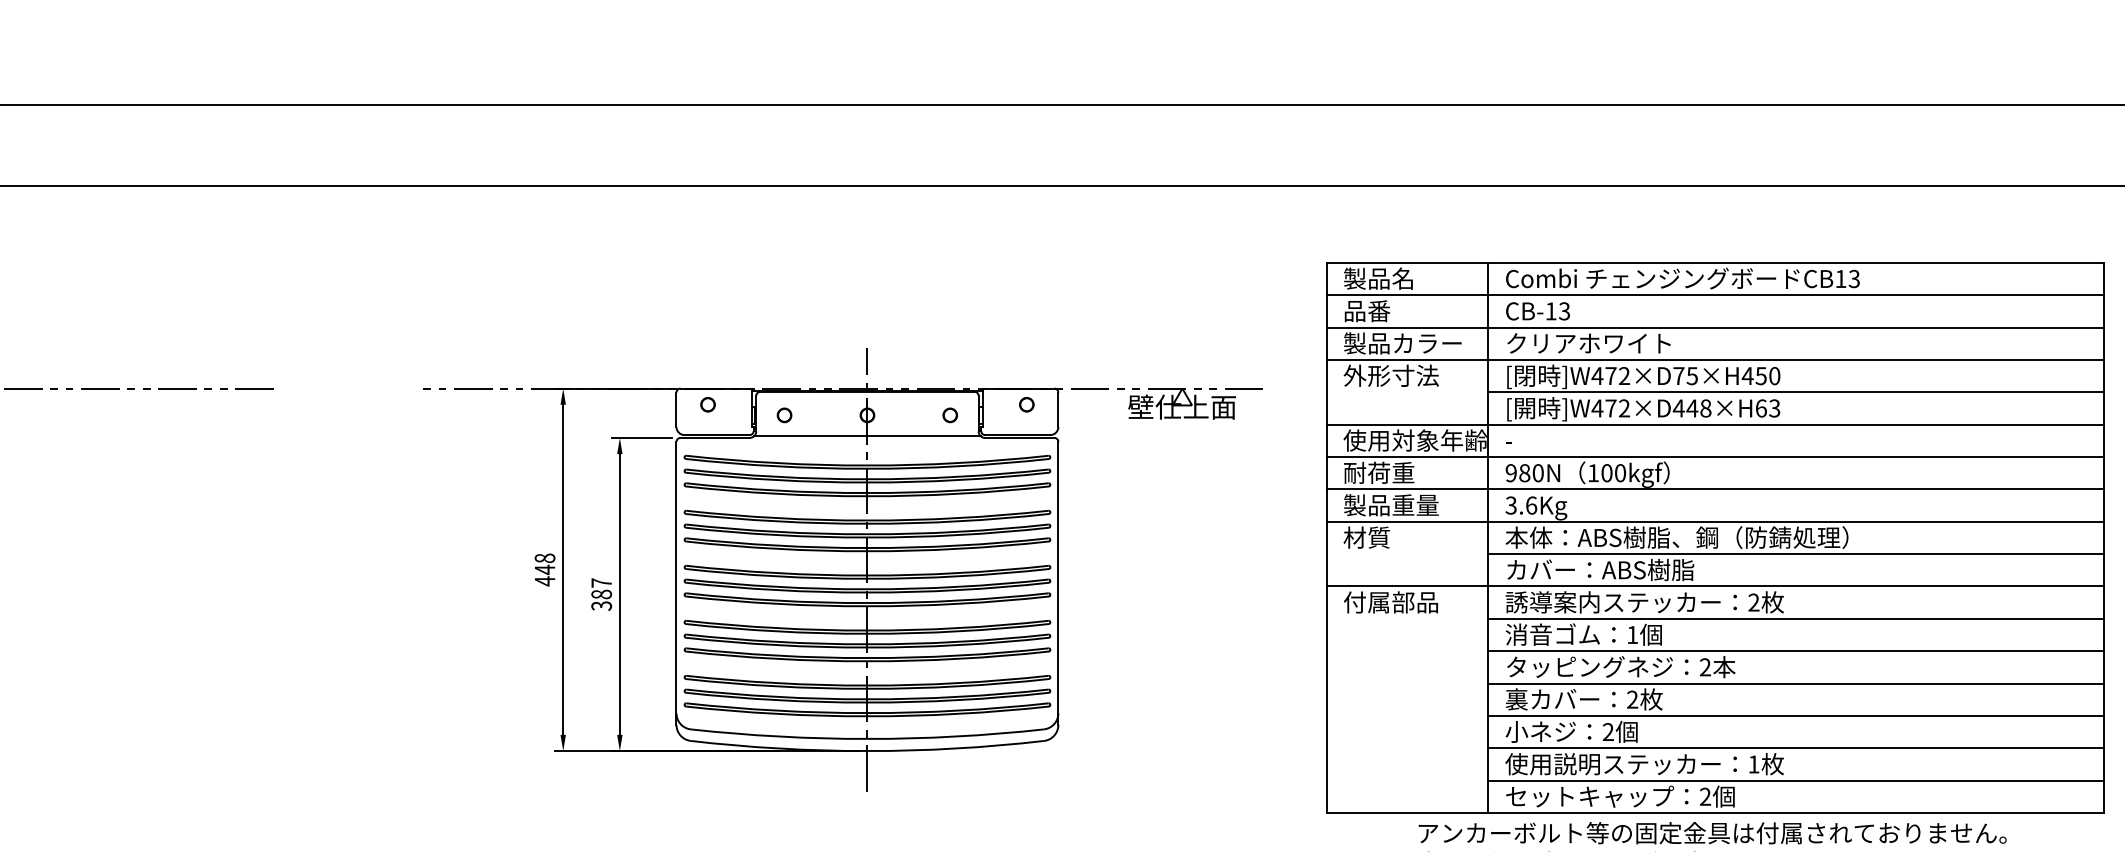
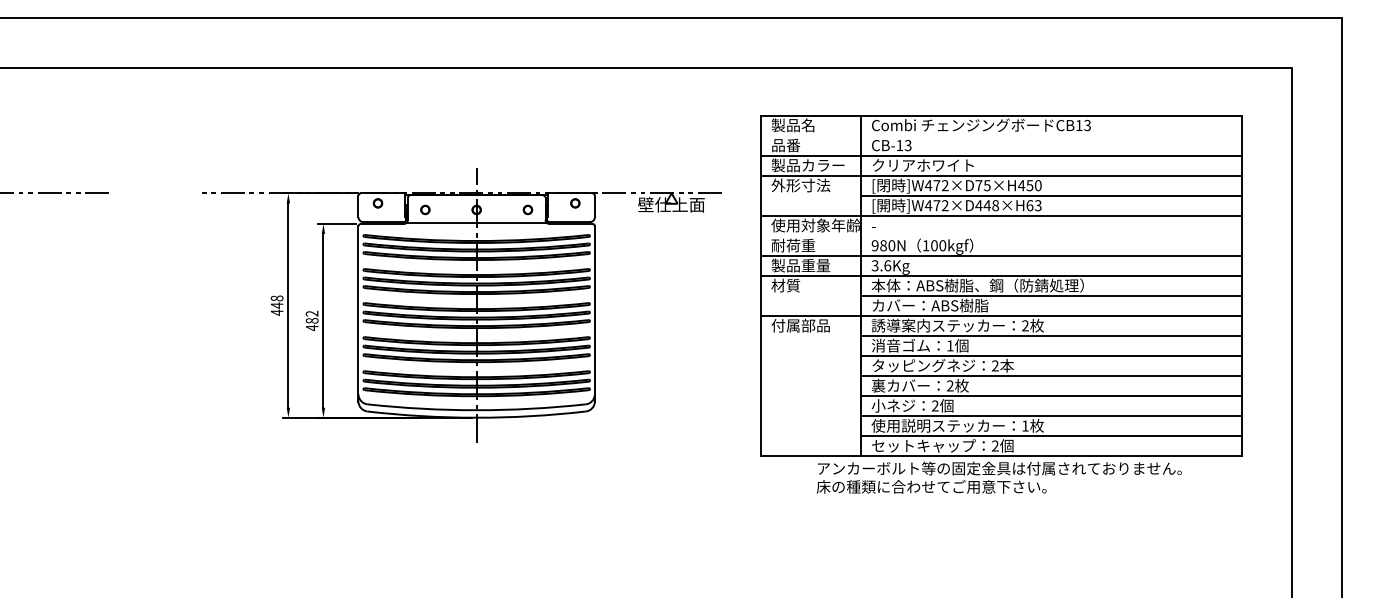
line: (1715, 295) -> (1001, 135), removed
line: (1715, 456) -> (1001, 235), removed
text: (600, 593) -> (311, 320), 387 -> 482

